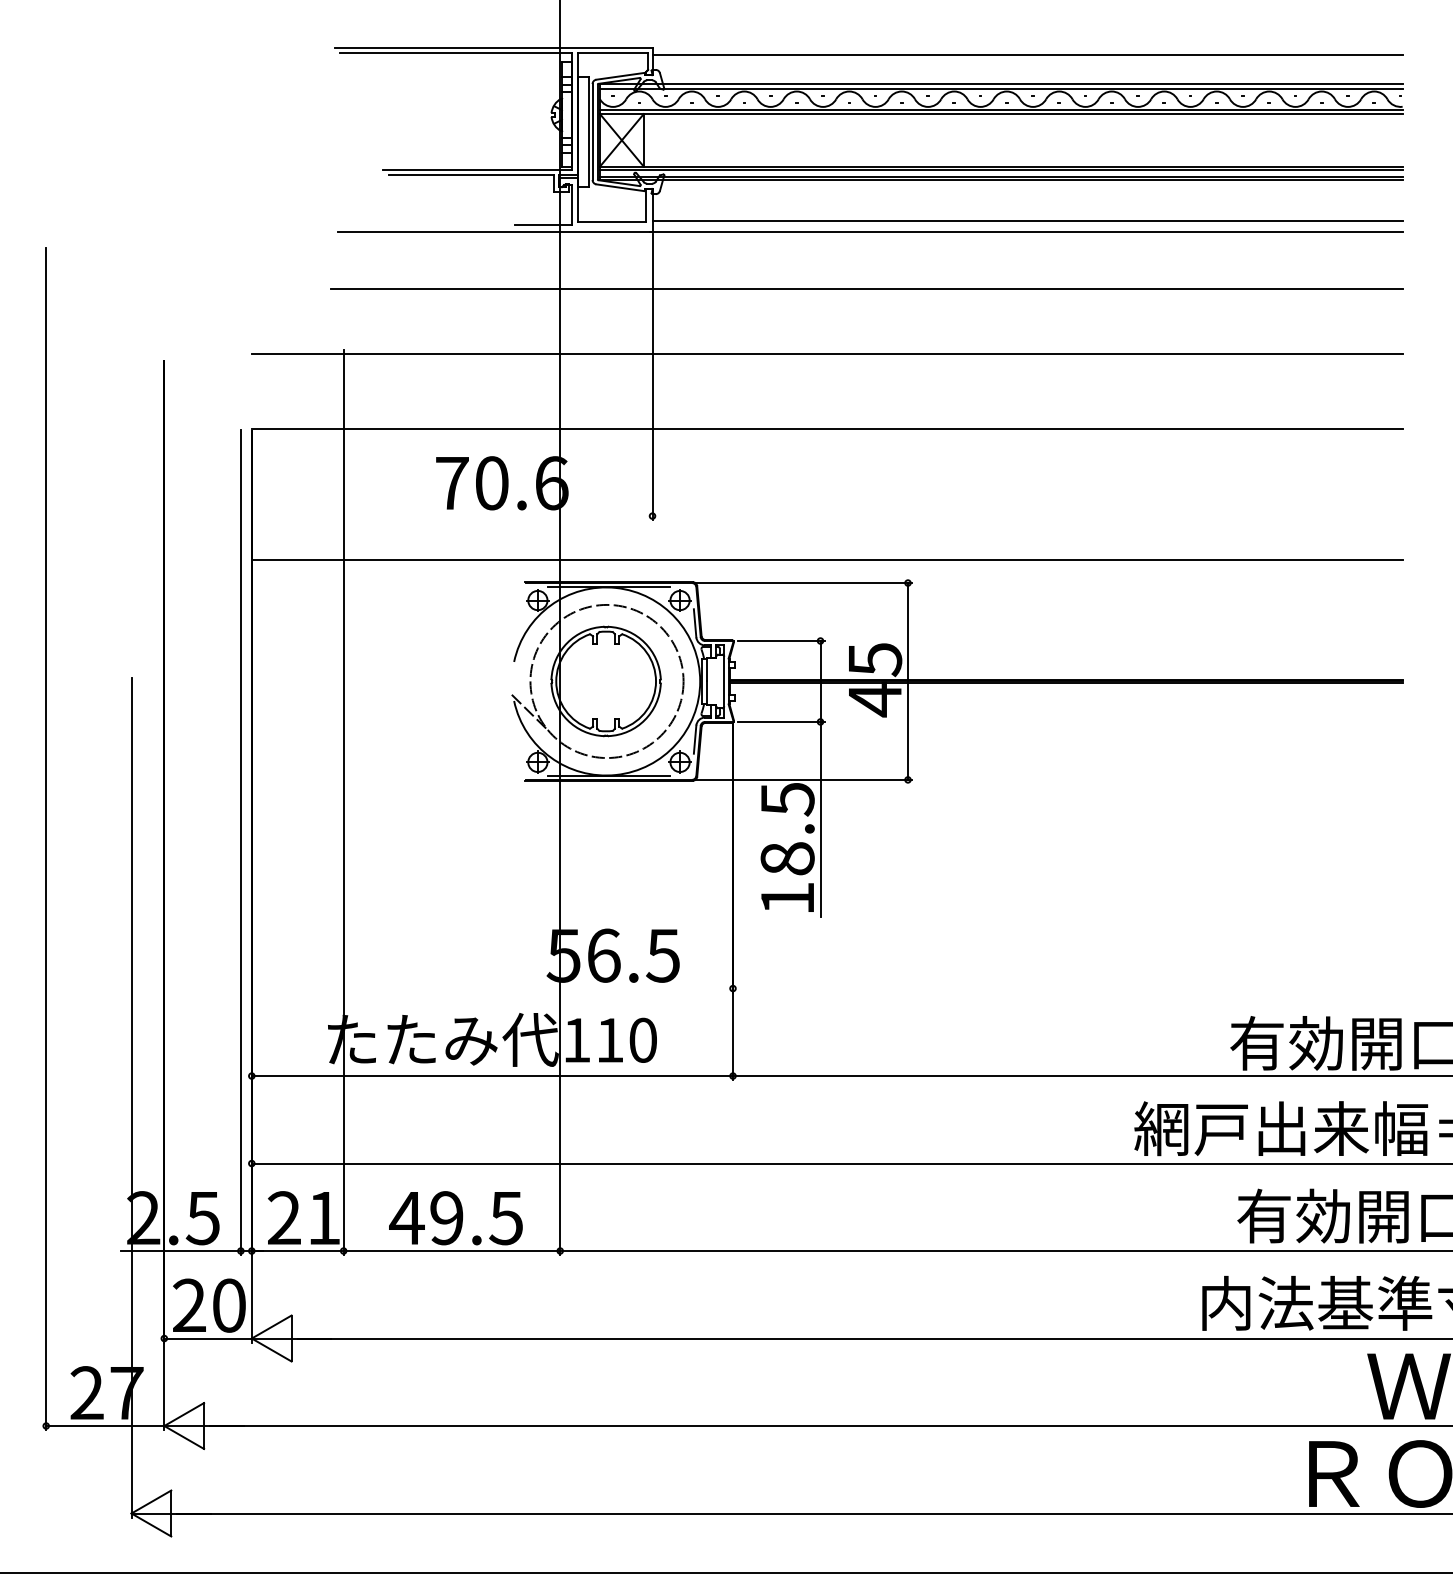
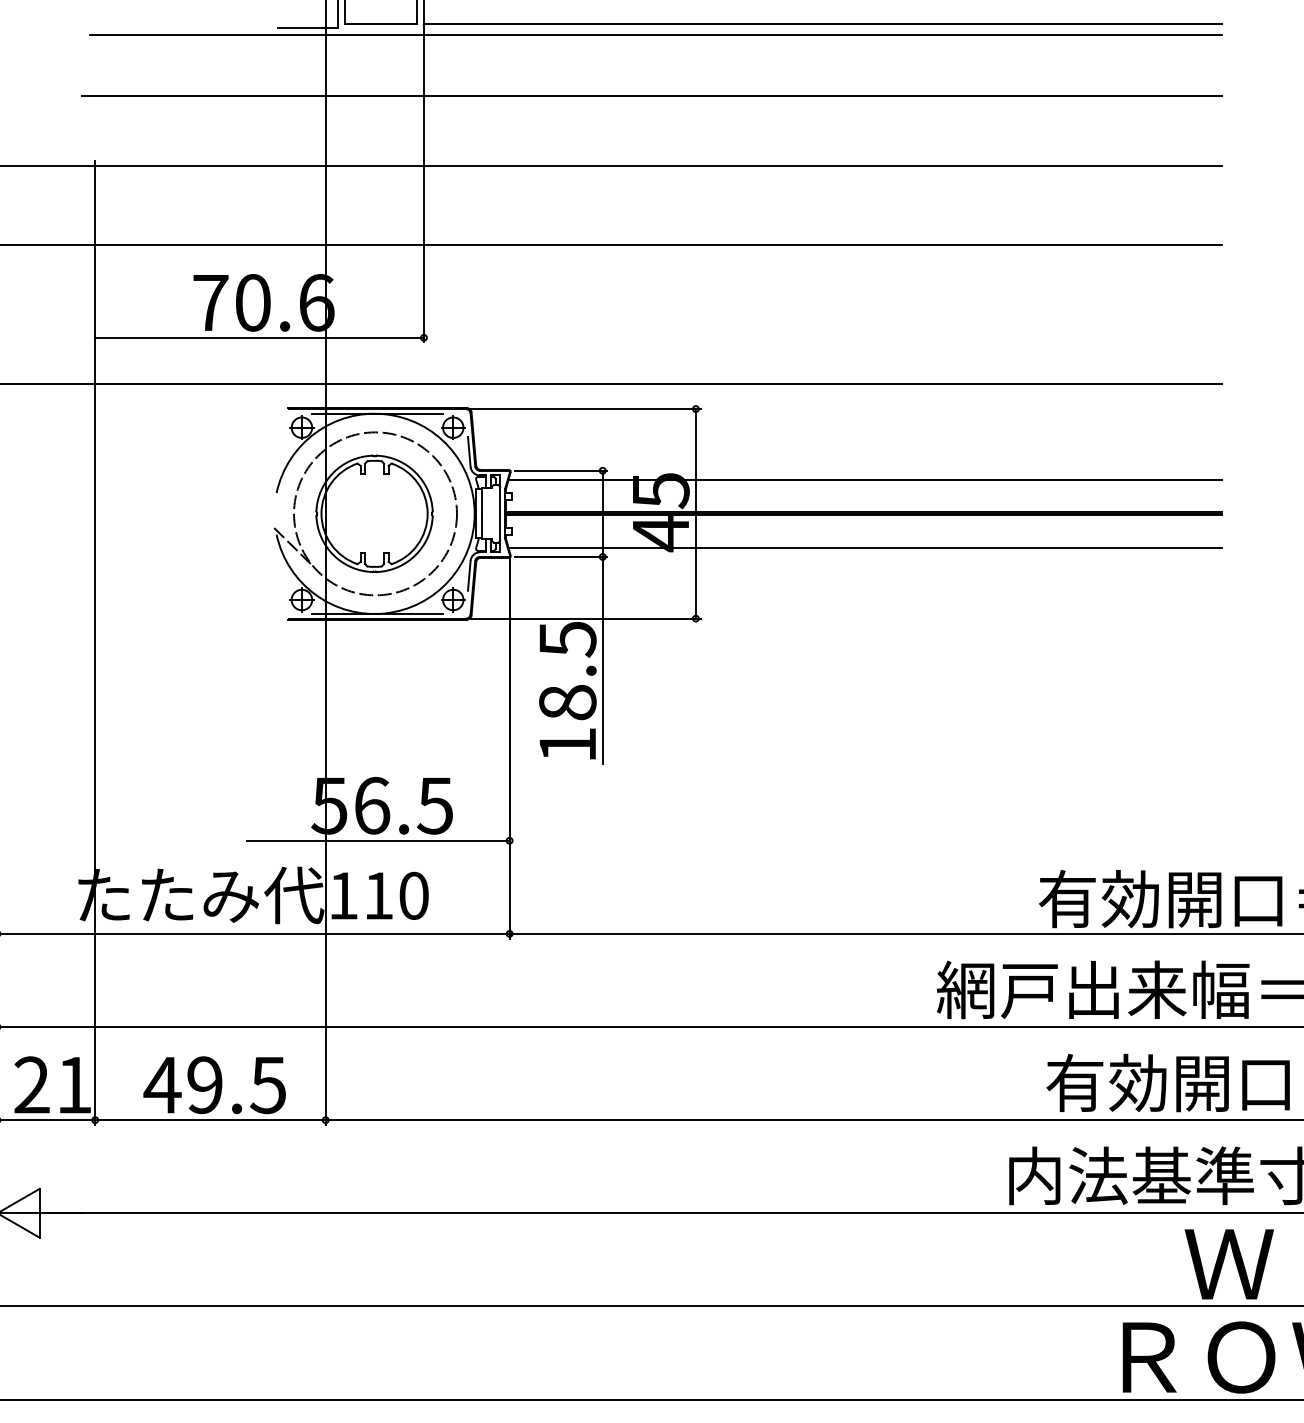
line: (497, 516) -> (258, 338), added
line: (1066, 649) -> (864, 479), added
line: (1067, 713) -> (865, 547), added
line: (609, 988) -> (378, 840), added

